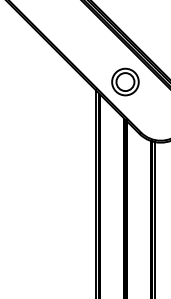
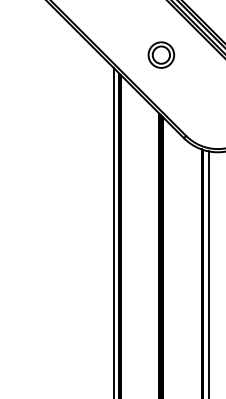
part: (125, 81) -> (161, 54), size x0.6

